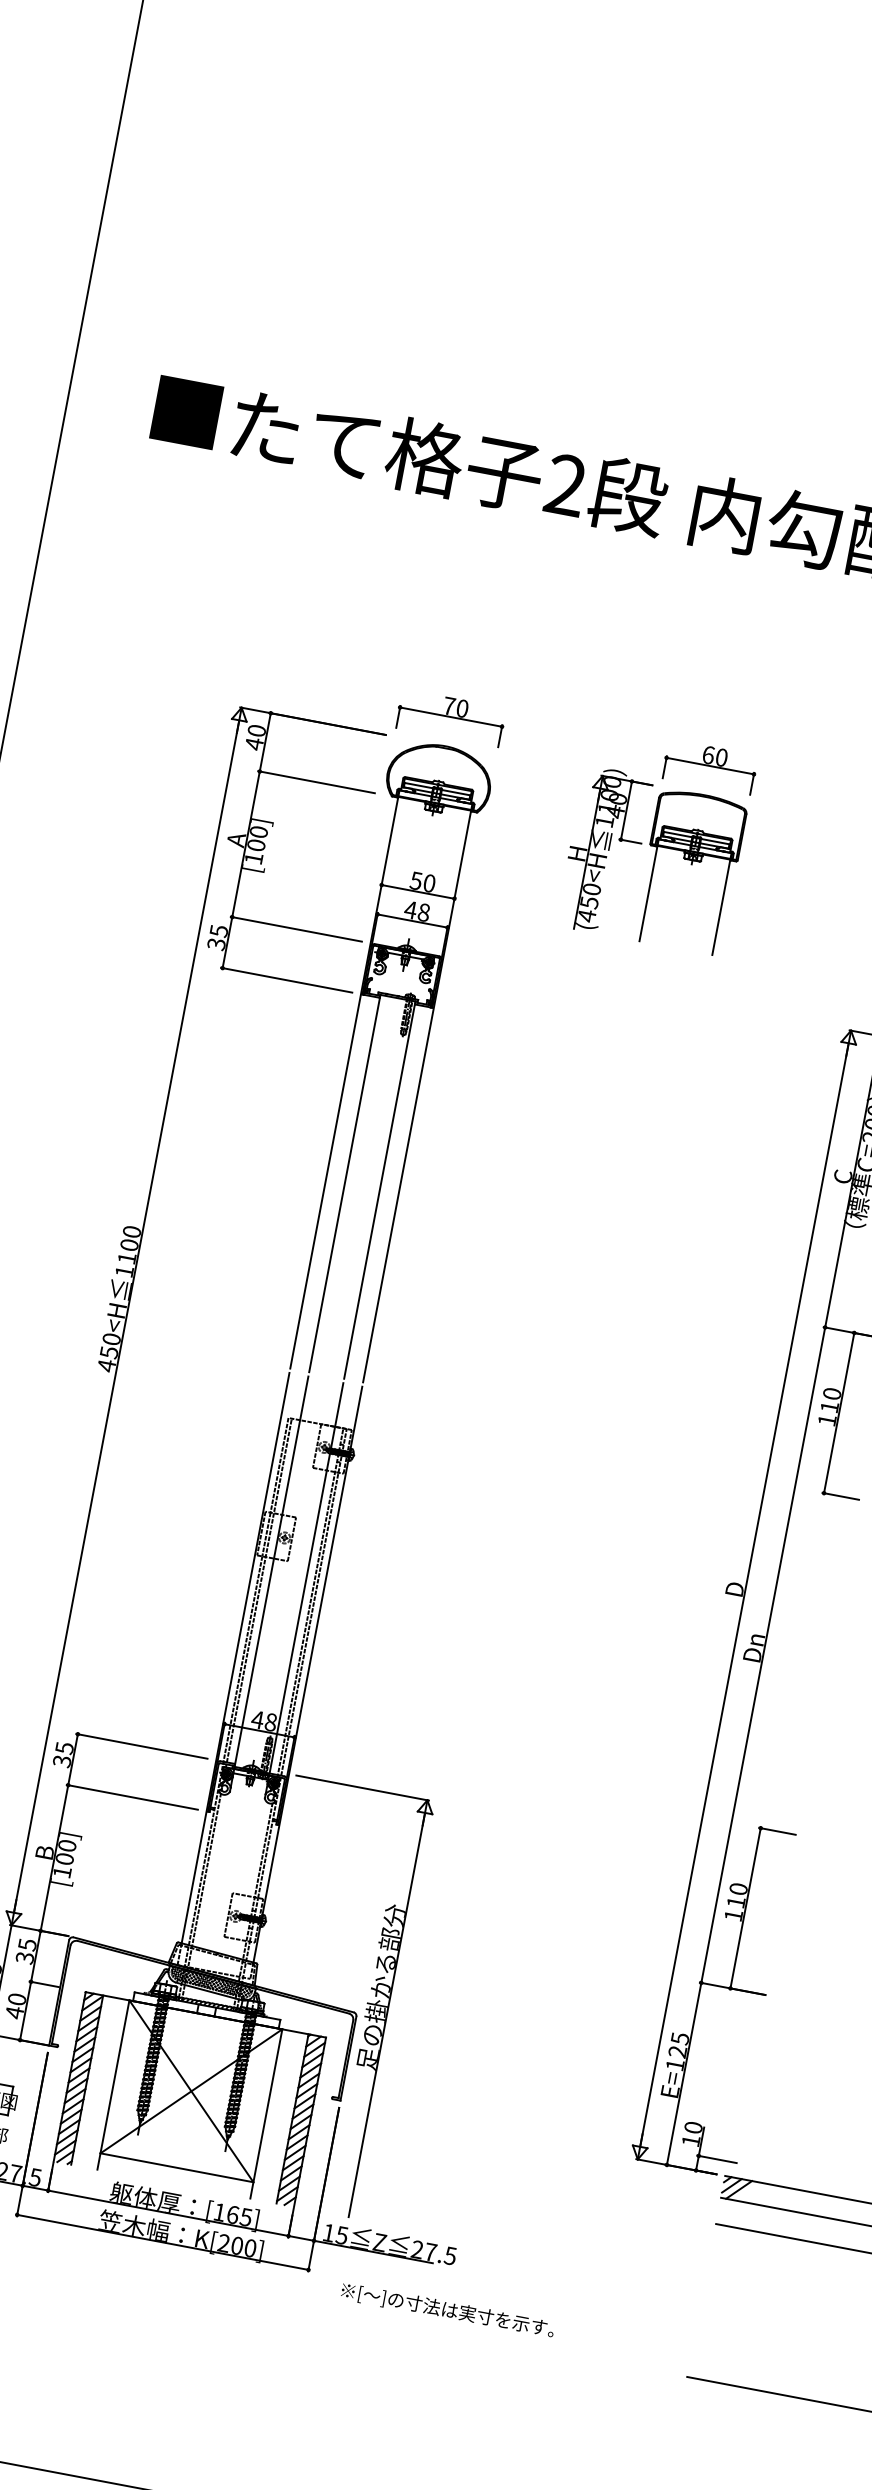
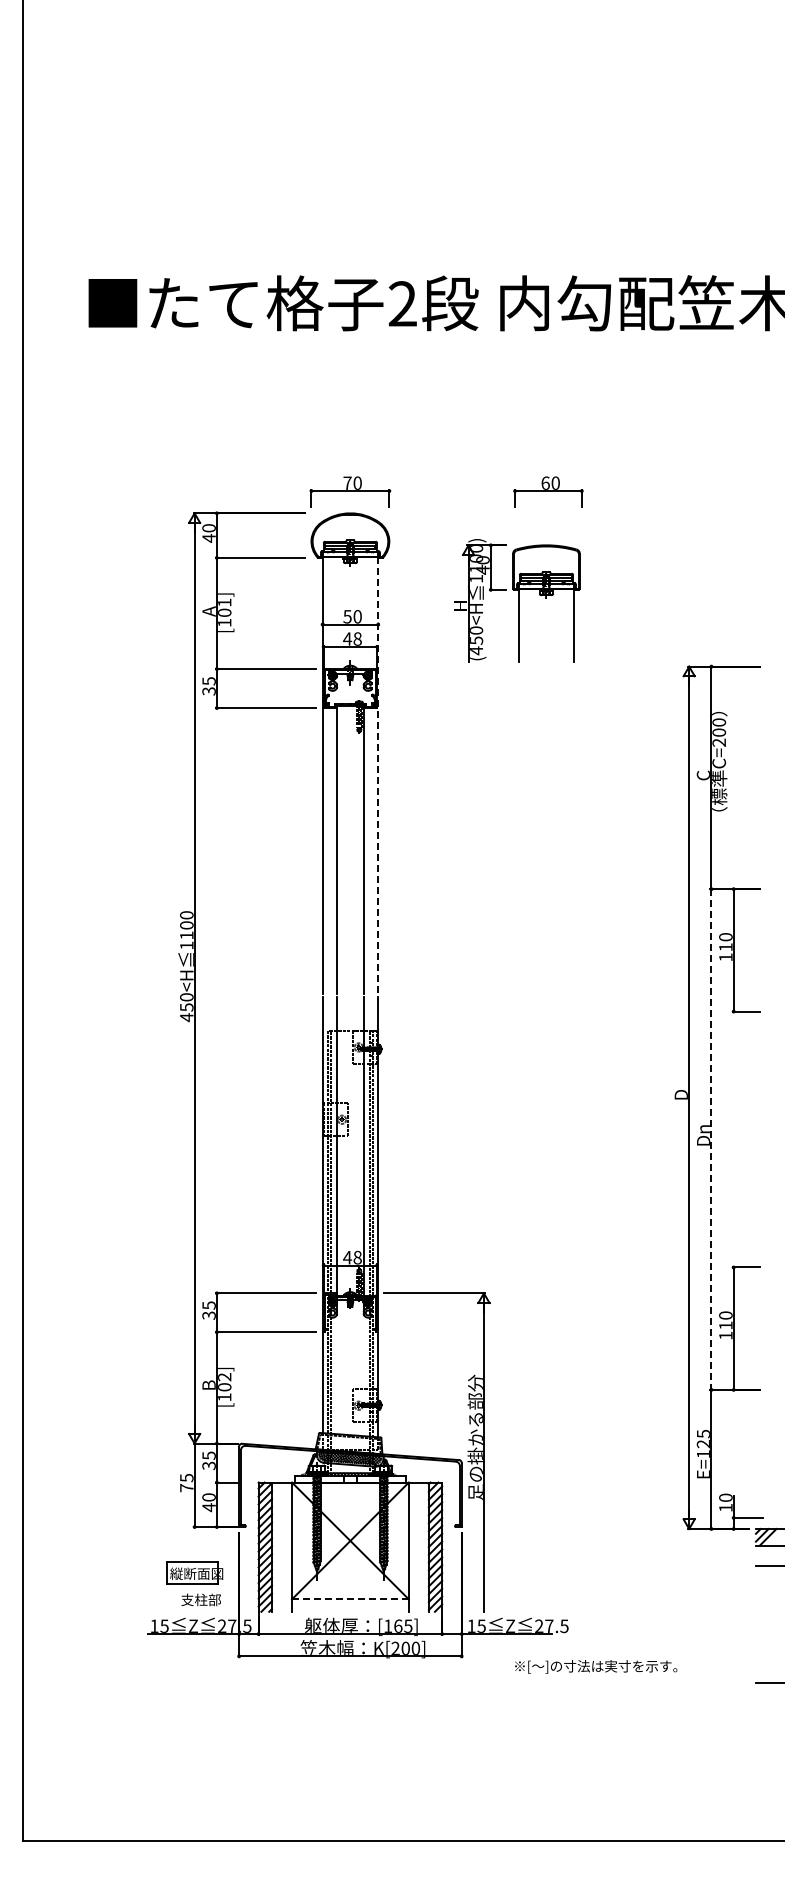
text: (258, 831) -> (224, 602), [100] -> [101]
part: (653, 860) -> (517, 600), moved
line: (417, 1097) -> (378, 776), solid -> dashed
line: (763, 1656) -> (711, 1140), solid -> dashed
text: (67, 1846) -> (224, 1377), [100] -> [102]
line: (175, 2167) -> (349, 1599), solid -> dashed
text: (448, 2310) -> (596, 1666), moved

